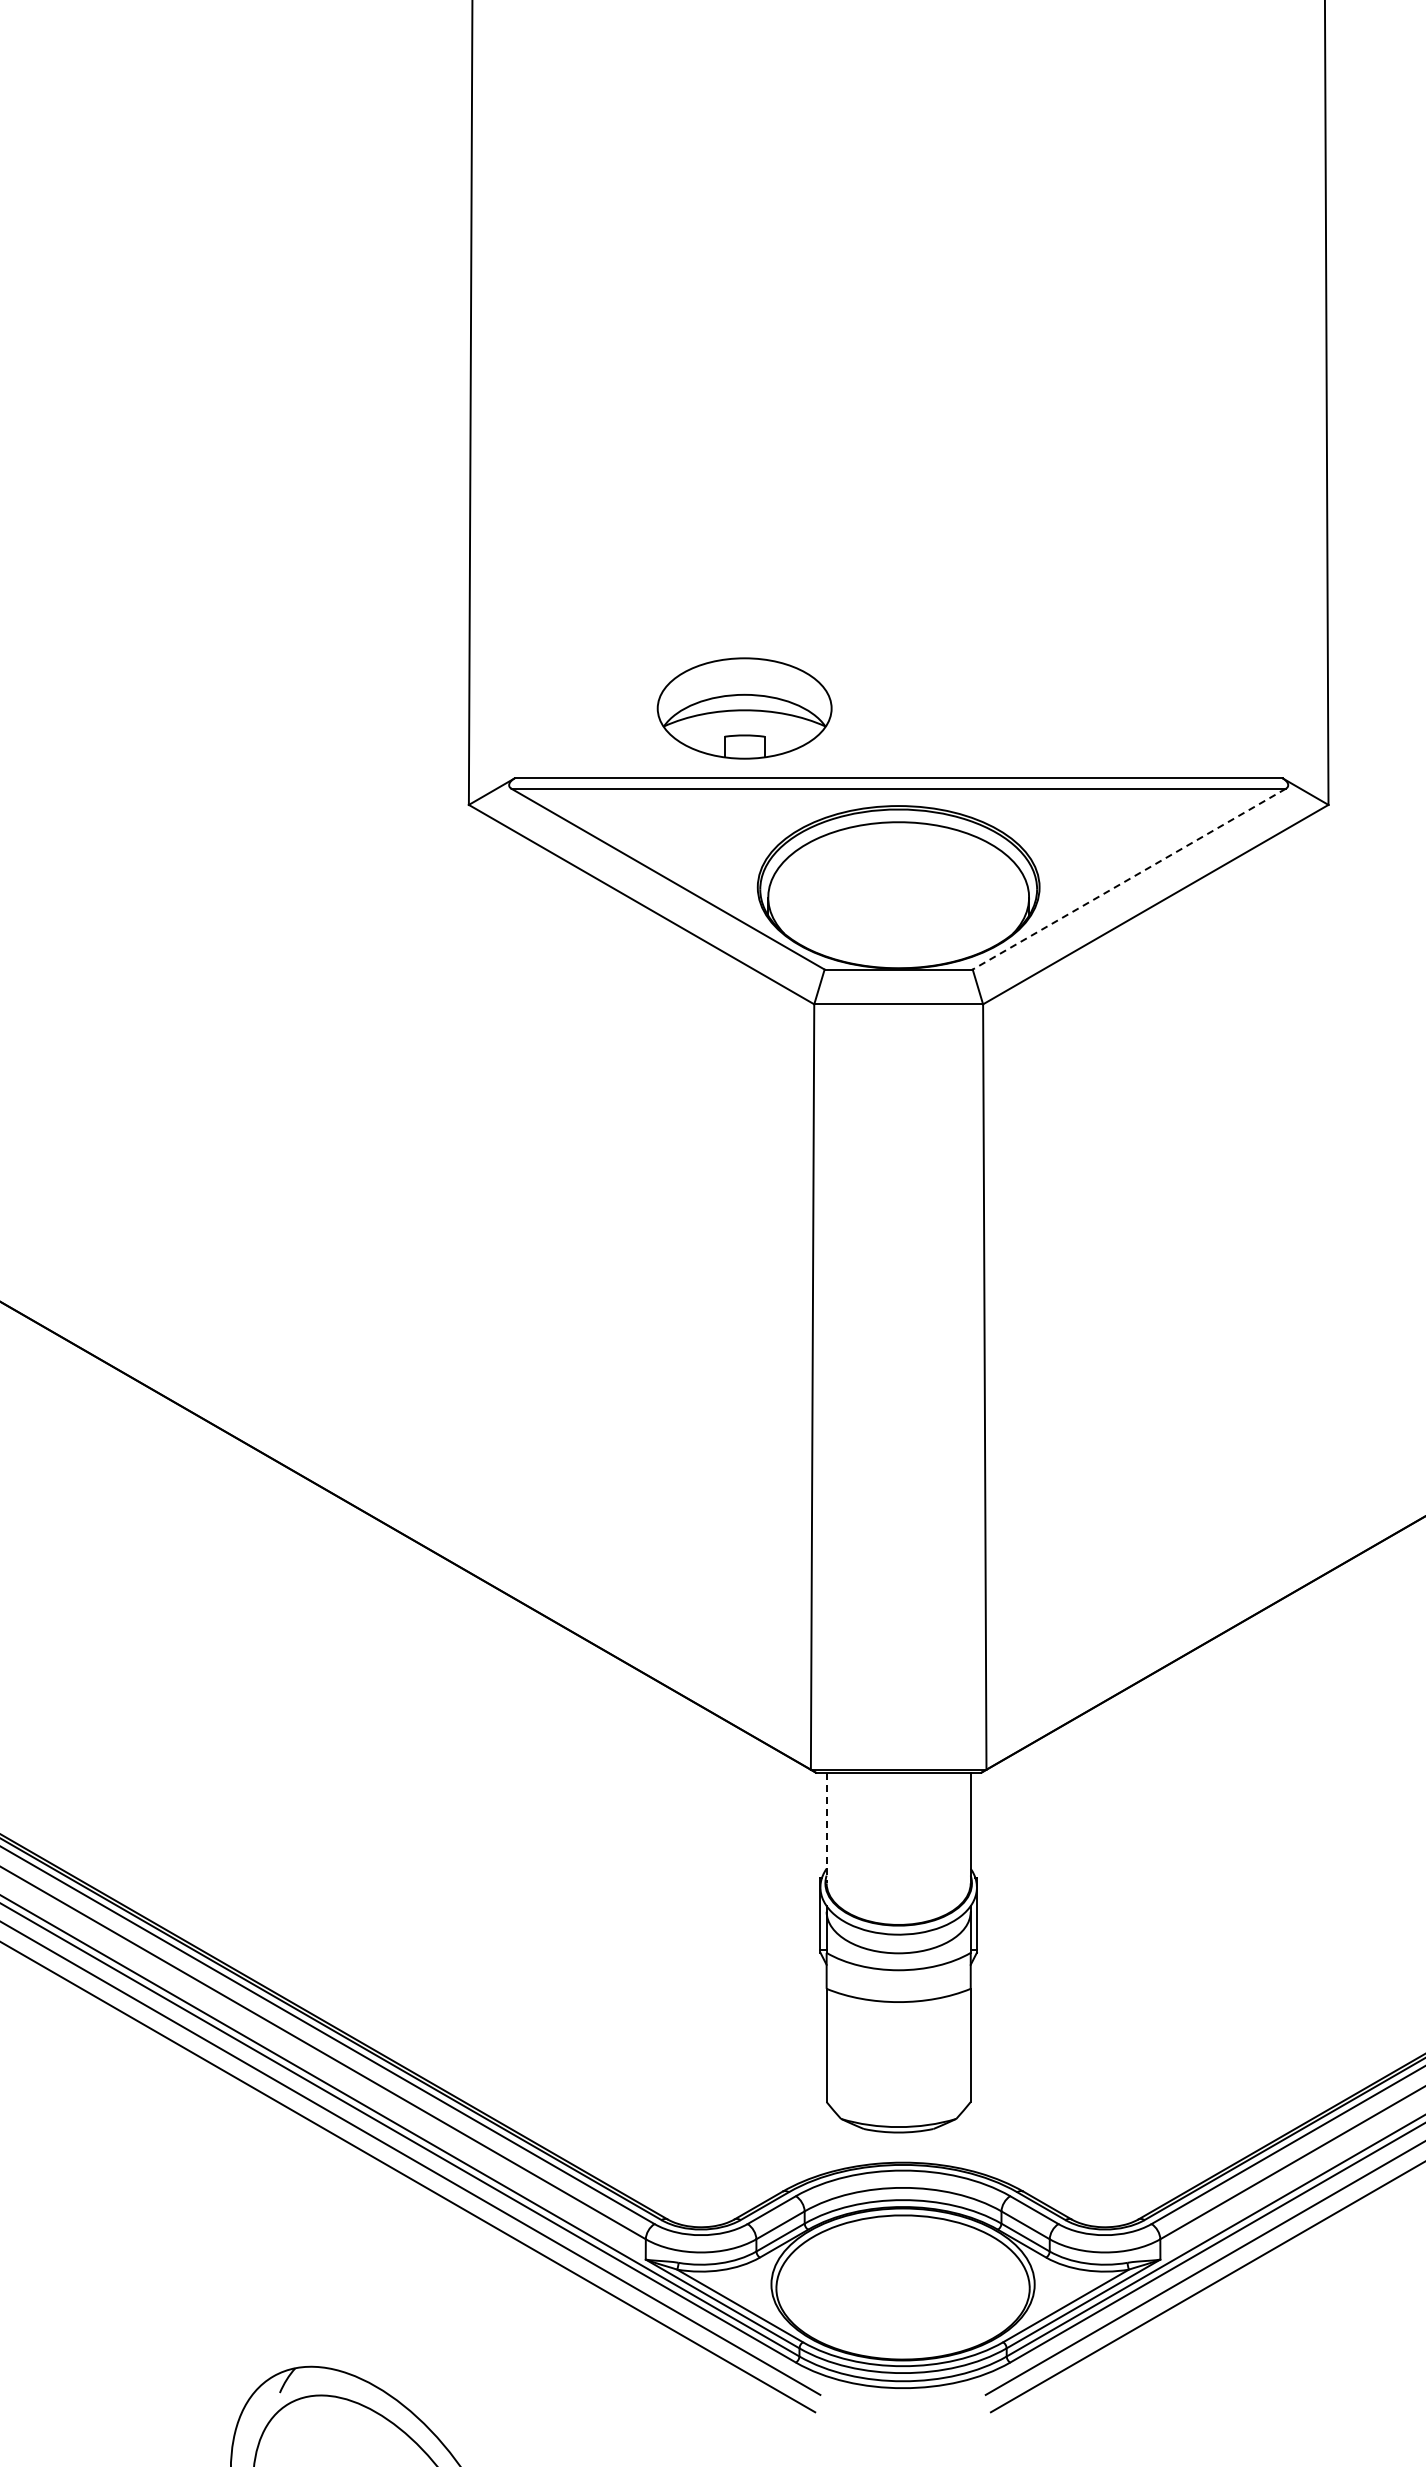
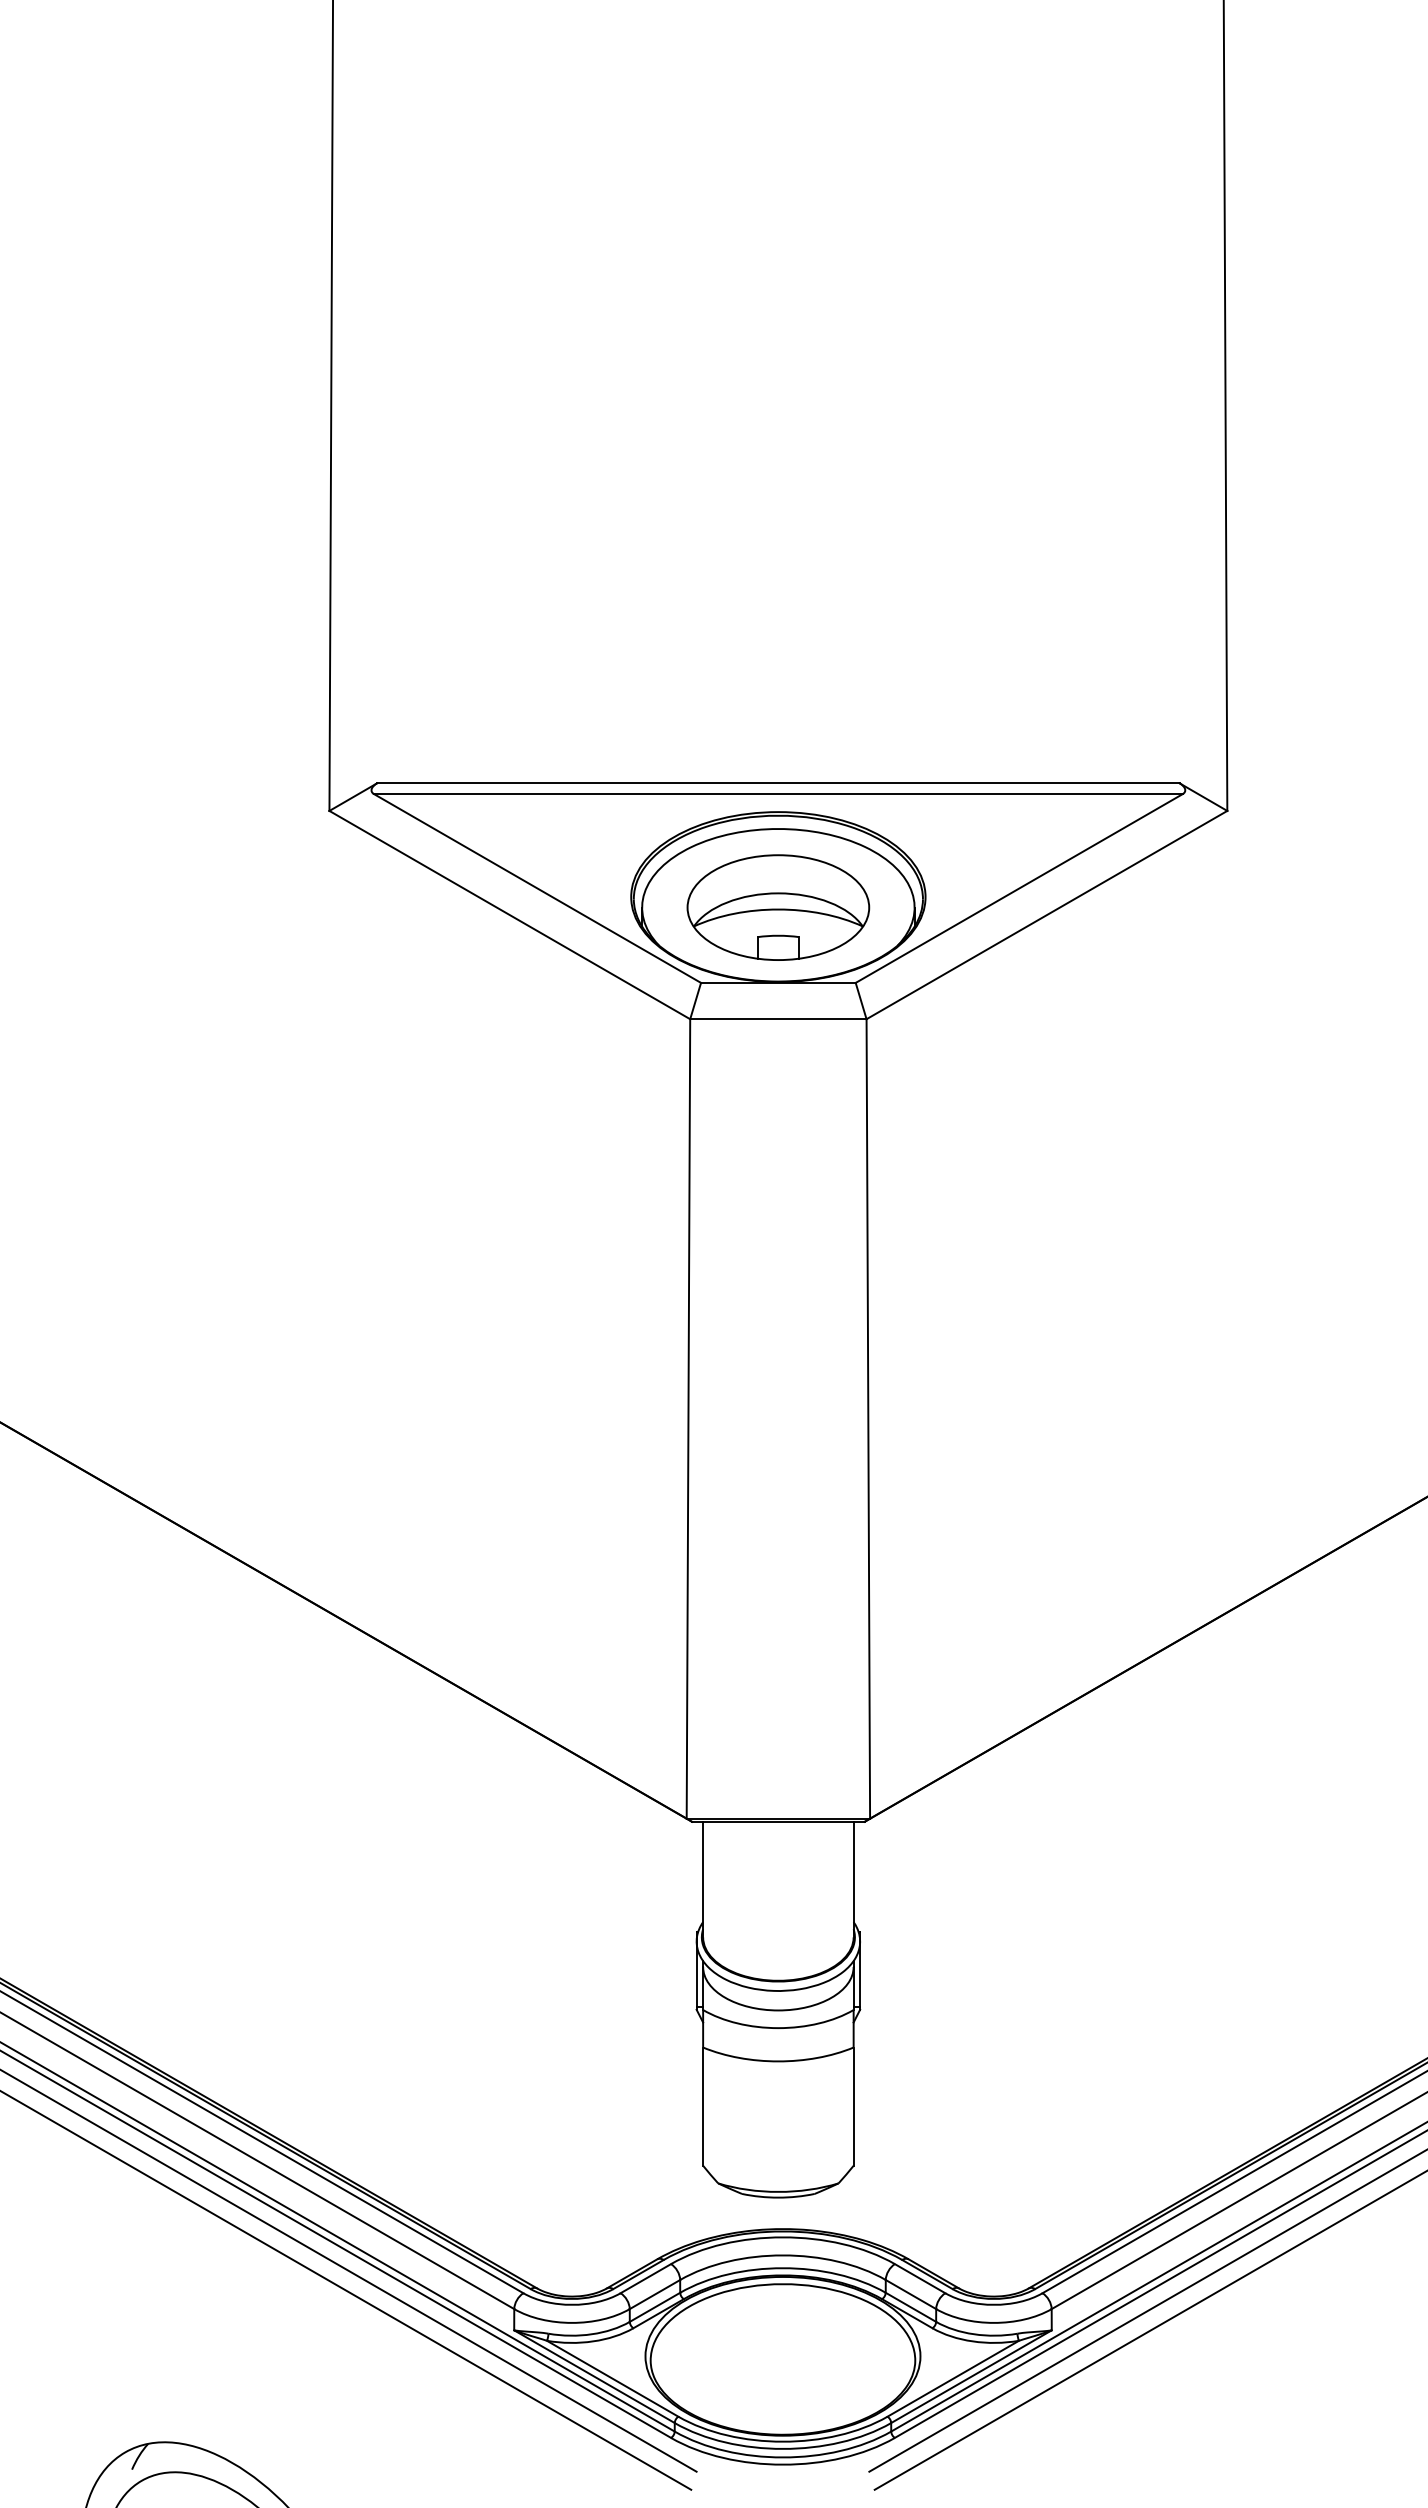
part: (744, 708) -> (778, 907), moved
line: (1129, 879) -> (1019, 888), dashed -> solid
line: (826, 1828) -> (702, 1880), dashed -> solid

